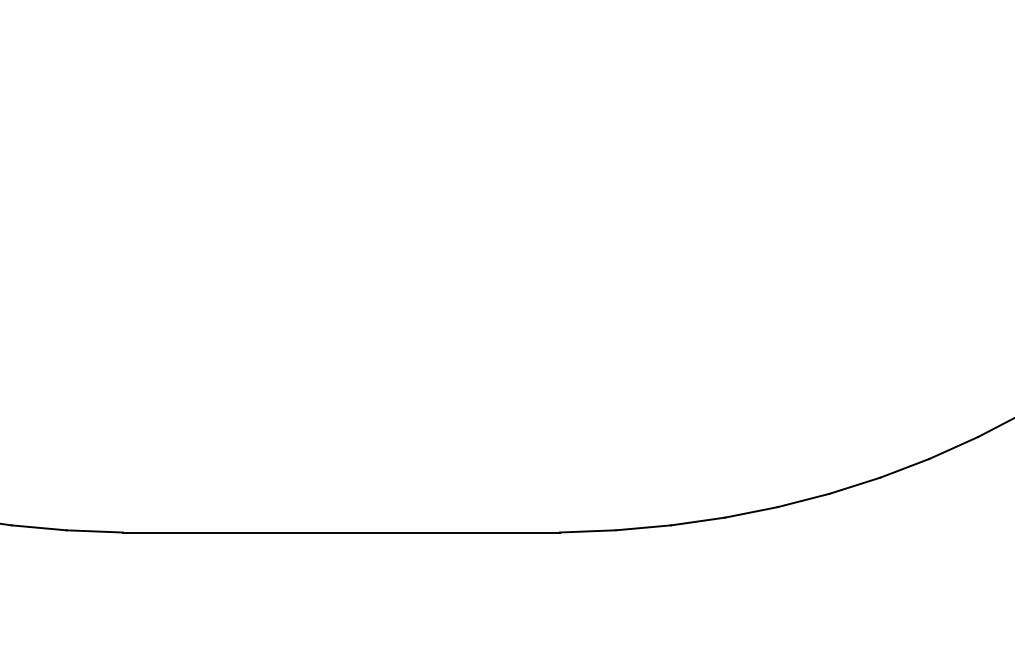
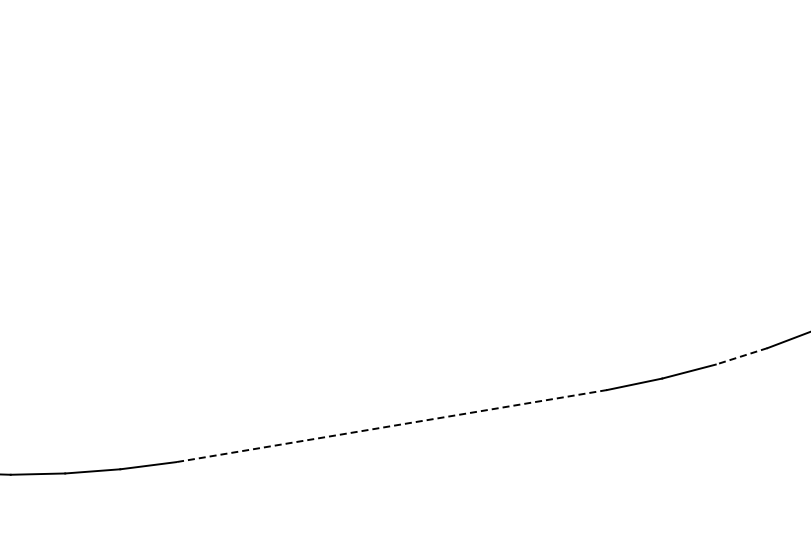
line: (697, 521) -> (741, 356), solid -> dashed
line: (340, 532) -> (390, 426), solid -> dashed

